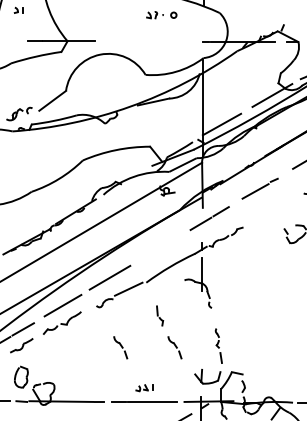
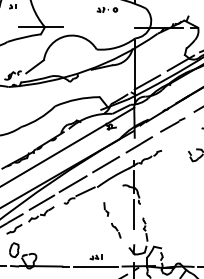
line: (160, 248) -> (106, 164), added
line: (202, 323) -> (134, 214), added
part: (121, 347) -> (80, 230), removed

